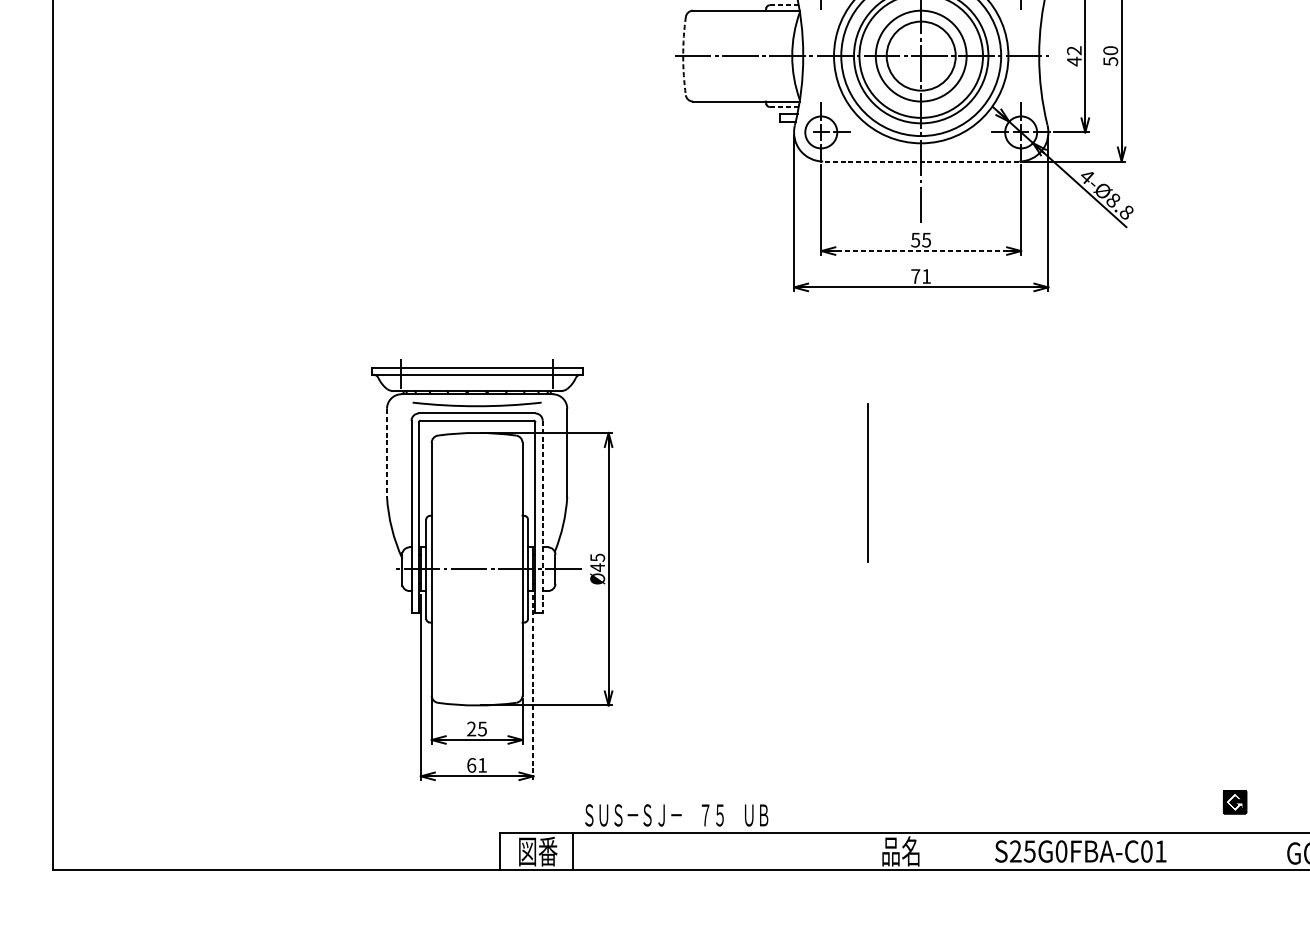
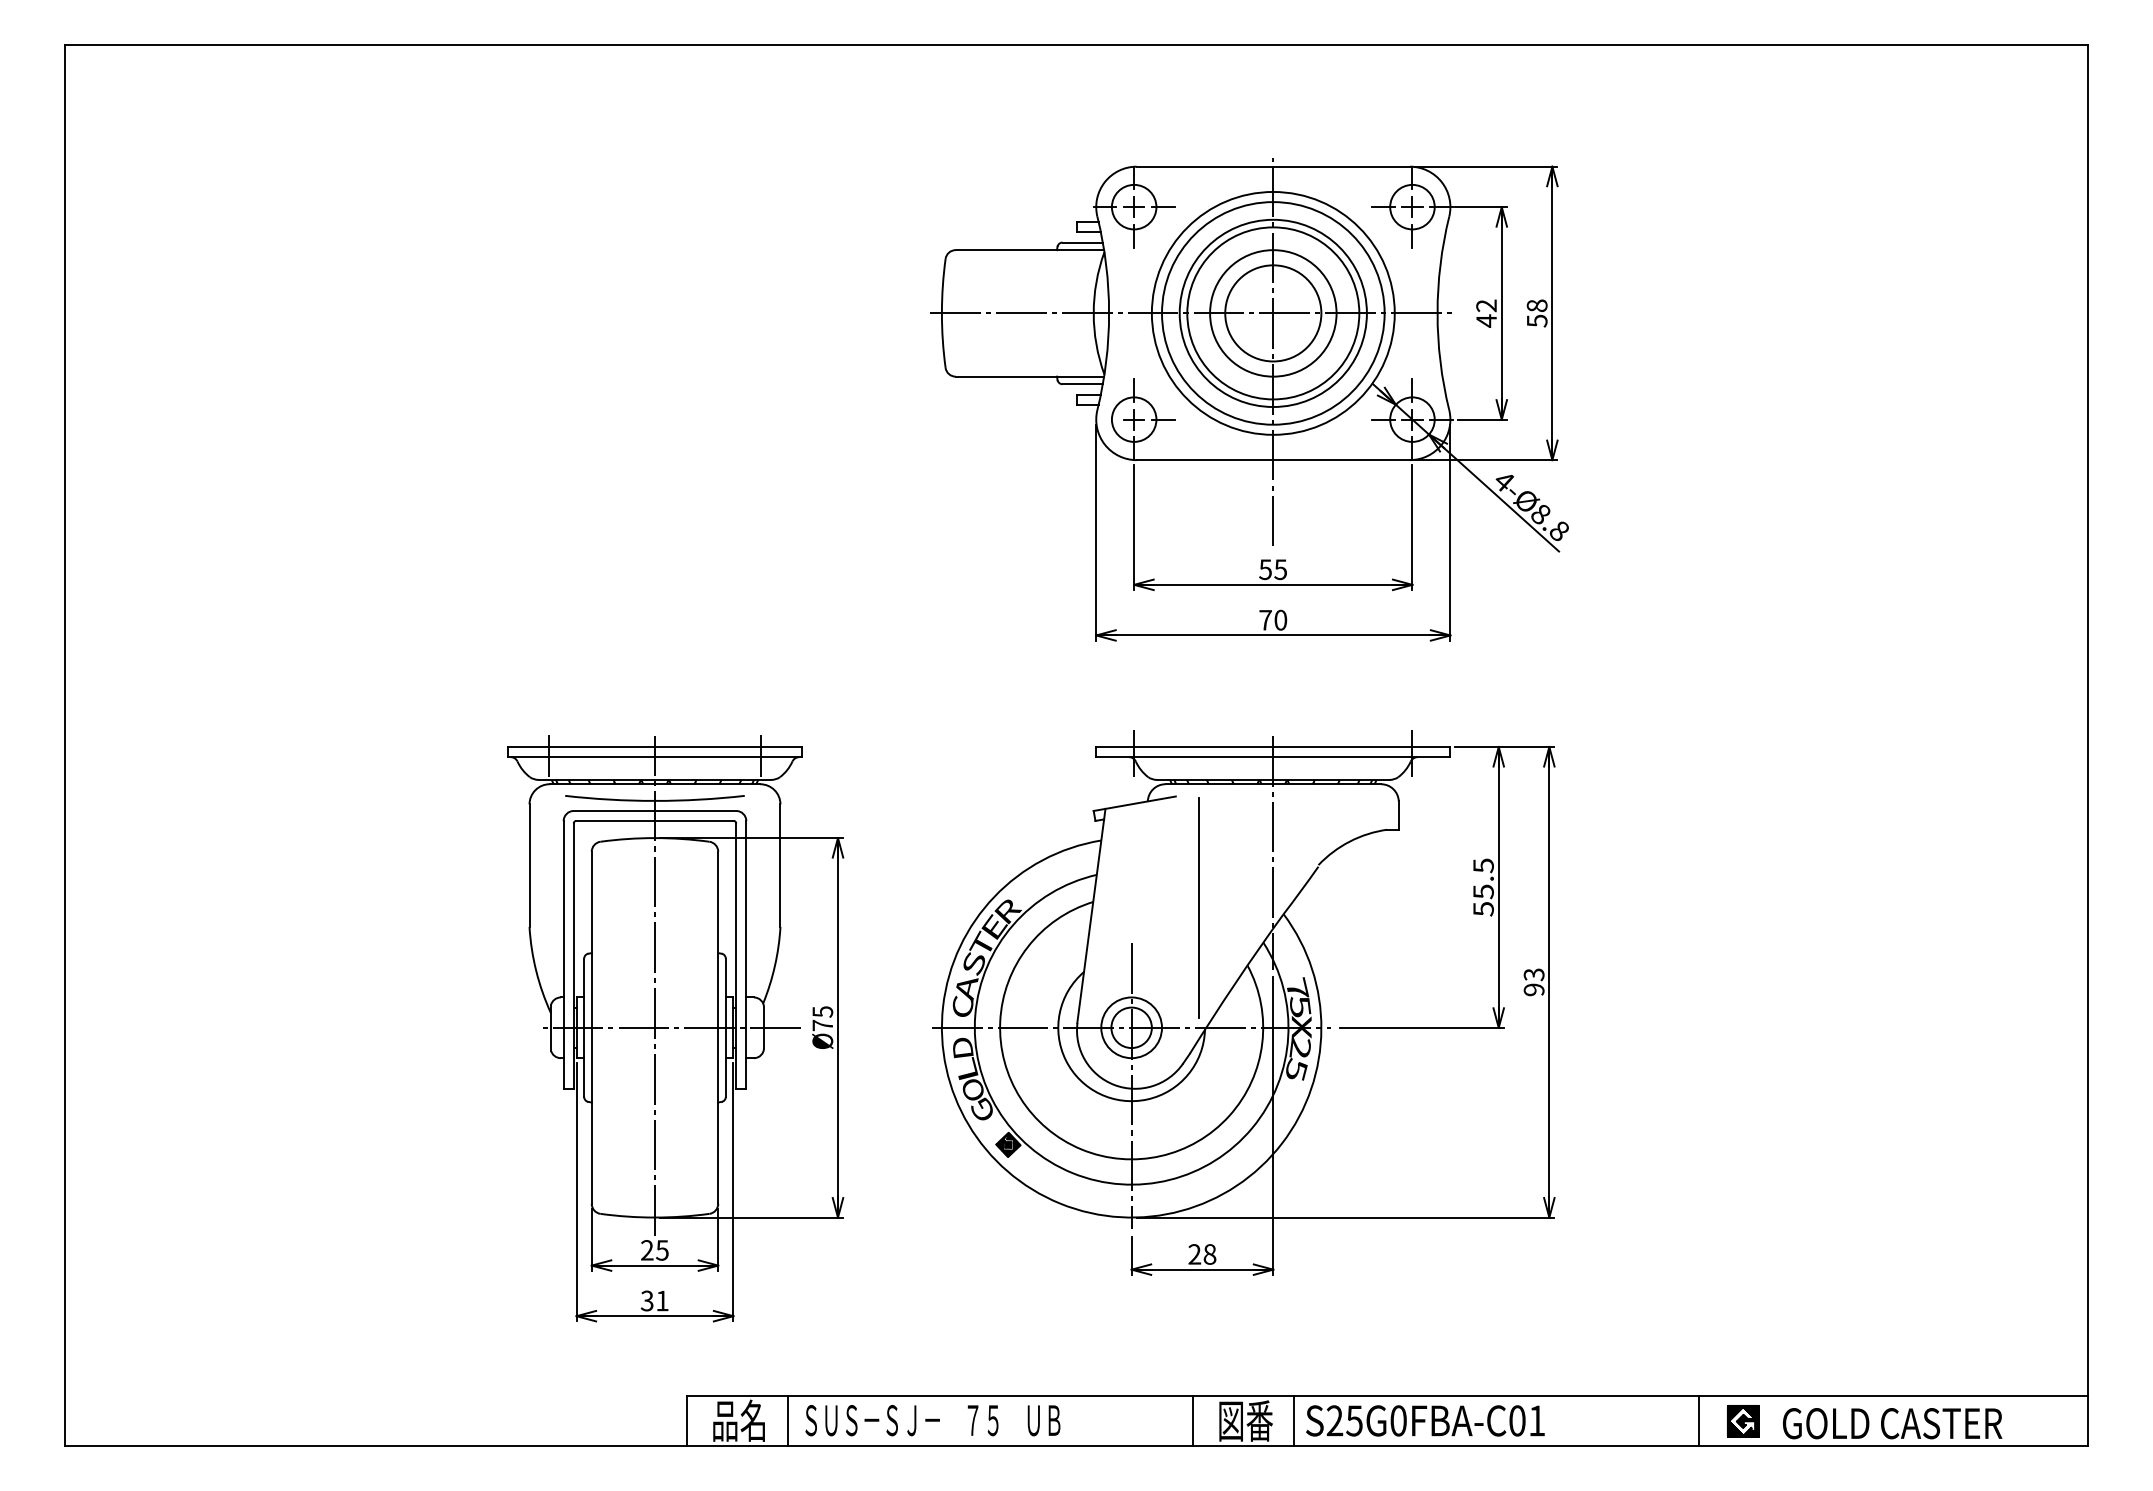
line: (784, 5) -> (1082, 242), dashed -> solid
text: (1110, 50) -> (1537, 305), 50 -> 58
arc: (682, 56) -> (941, 313), dashed -> solid
line: (784, 107) -> (1082, 384), dashed -> solid
line: (921, 161) -> (1273, 460), dashed -> solid
line: (921, 250) -> (1273, 584), dashed -> solid
text: (926, 275) -> (1280, 619), 71 -> 70
line: (387, 453) -> (529, 866), dashed -> solid
line: (542, 516) -> (746, 954), dashed -> solid
line: (477, 538) -> (655, 985), added
part: (899, 551) -> (1243, 1002), added
text: (597, 567) -> (822, 1025), Ø45 -> Ø75
line: (533, 687) -> (733, 1192), dashed -> solid
text: (471, 765) -> (646, 1300), 61 -> 31
part: (1235, 802) -> (1743, 1421), moved
text: (676, 815) -> (932, 1420), moved
text: (537, 851) -> (739, 1420), 図番 -> 品名
line: (863, 851) -> (1192, 1420), added
text: (901, 851) -> (1245, 1420), 品名 -> 図番
line: (936, 851) -> (1294, 1420), added
text: (1080, 851) -> (1425, 1420), moved
line: (1226, 851) -> (1698, 1420), added

